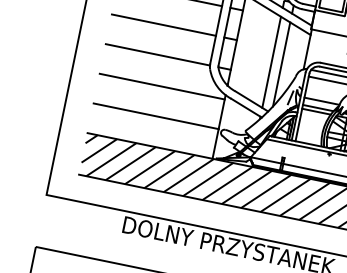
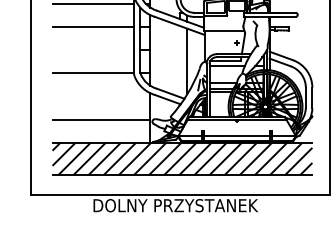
line: (163, 25) -> (92, 50), removed
line: (271, 61) -> (179, 60), removed
line: (162, 86) -> (101, 96), removed

